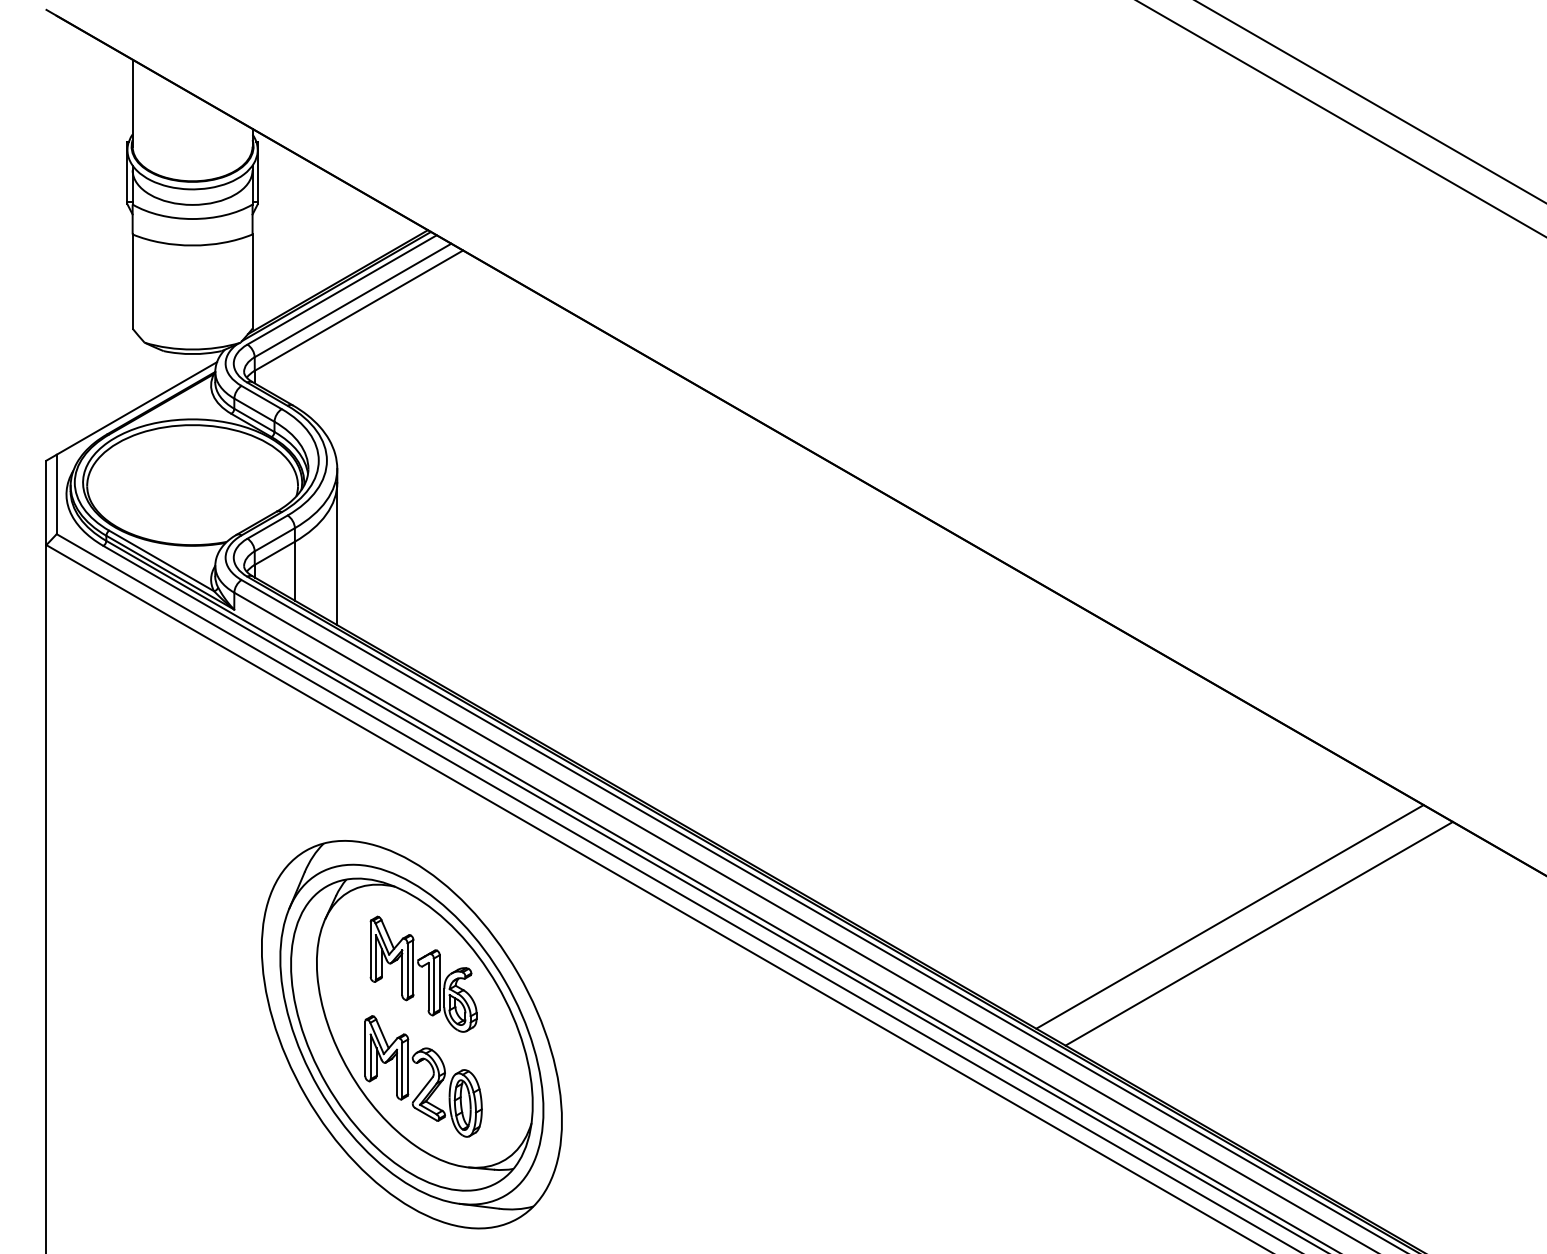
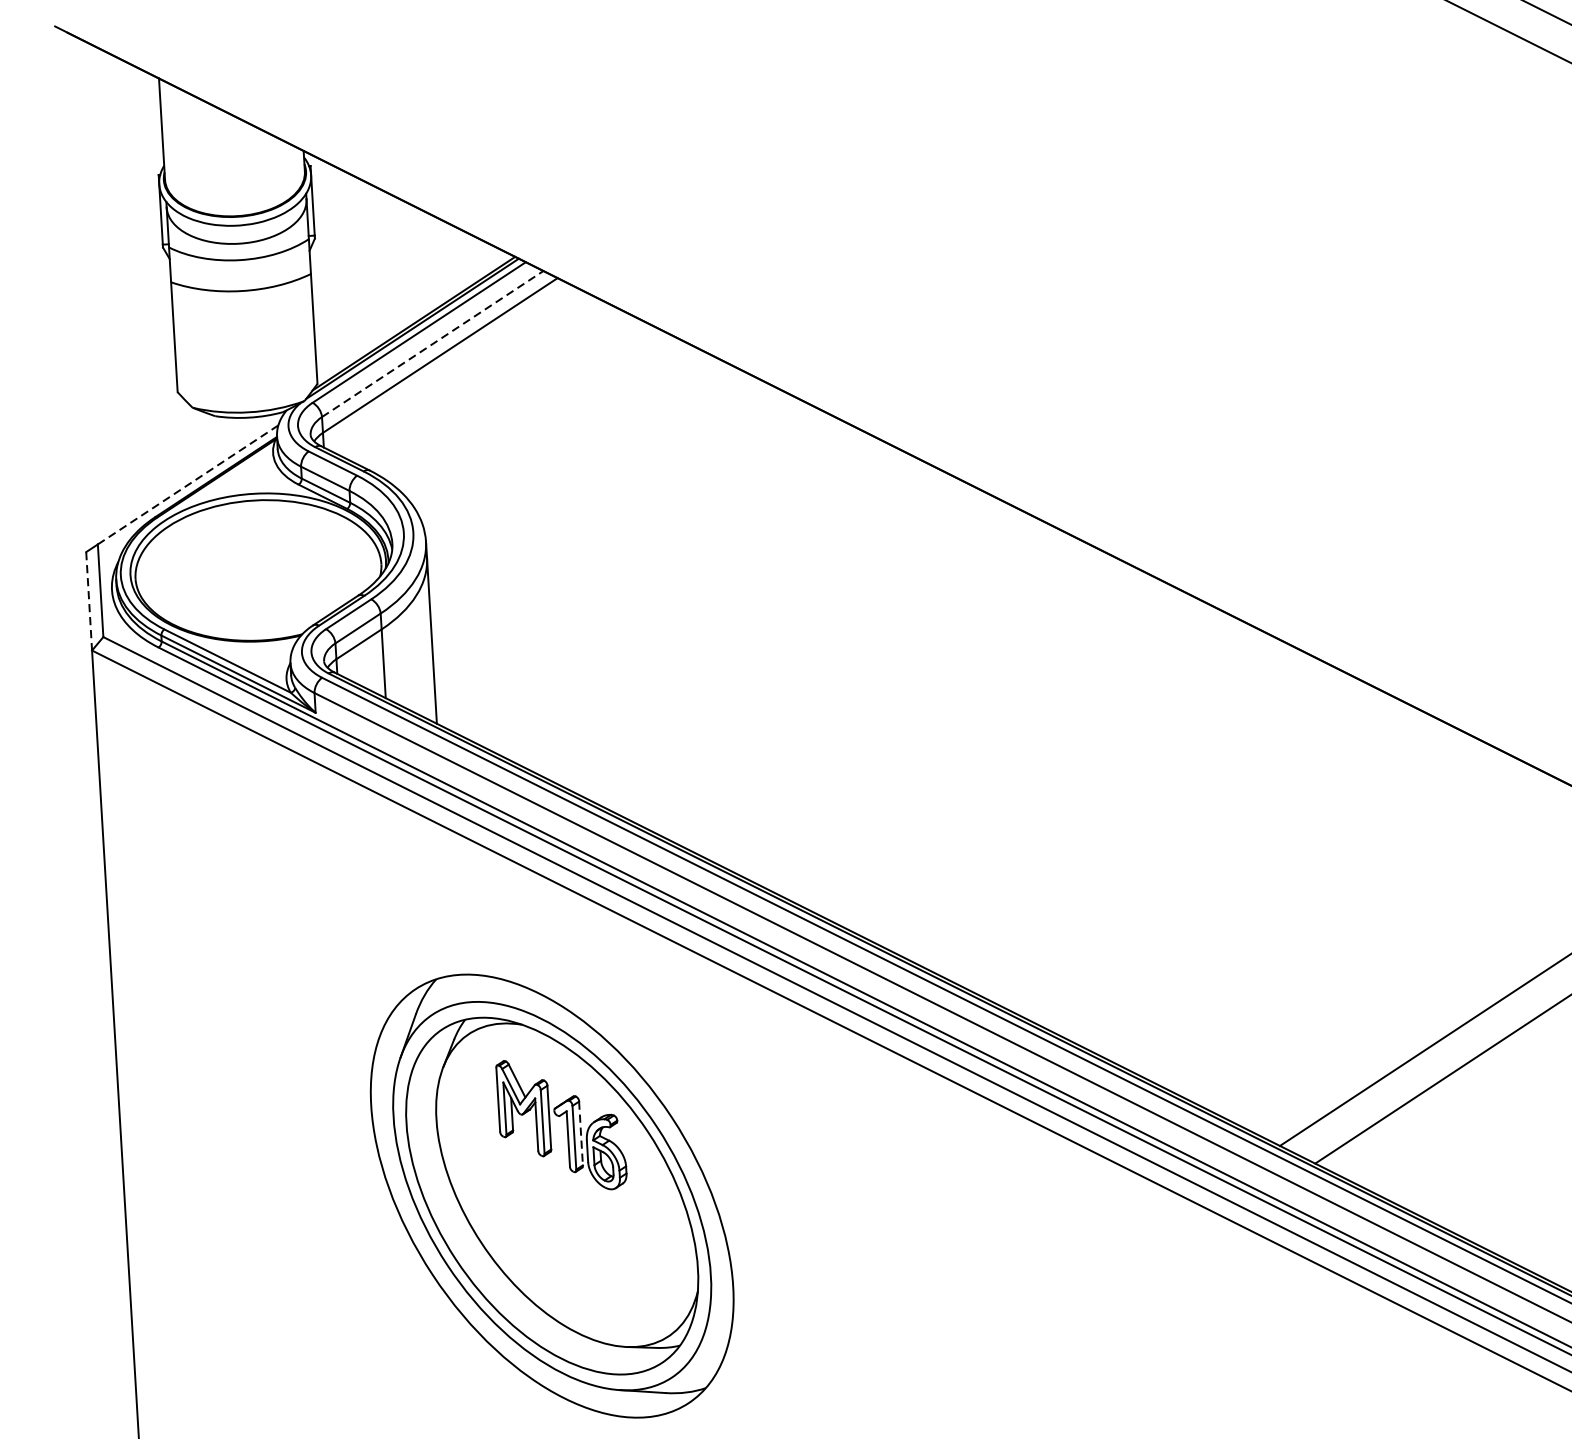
line: (353, 300) -> (433, 344), solid -> dashed
line: (136, 408) -> (187, 485), solid -> dashed
line: (46, 503) -> (89, 602), solid -> dashed
line: (439, 983) -> (580, 1134), solid -> dashed
part: (428, 1080) -> (574, 1248), removed

